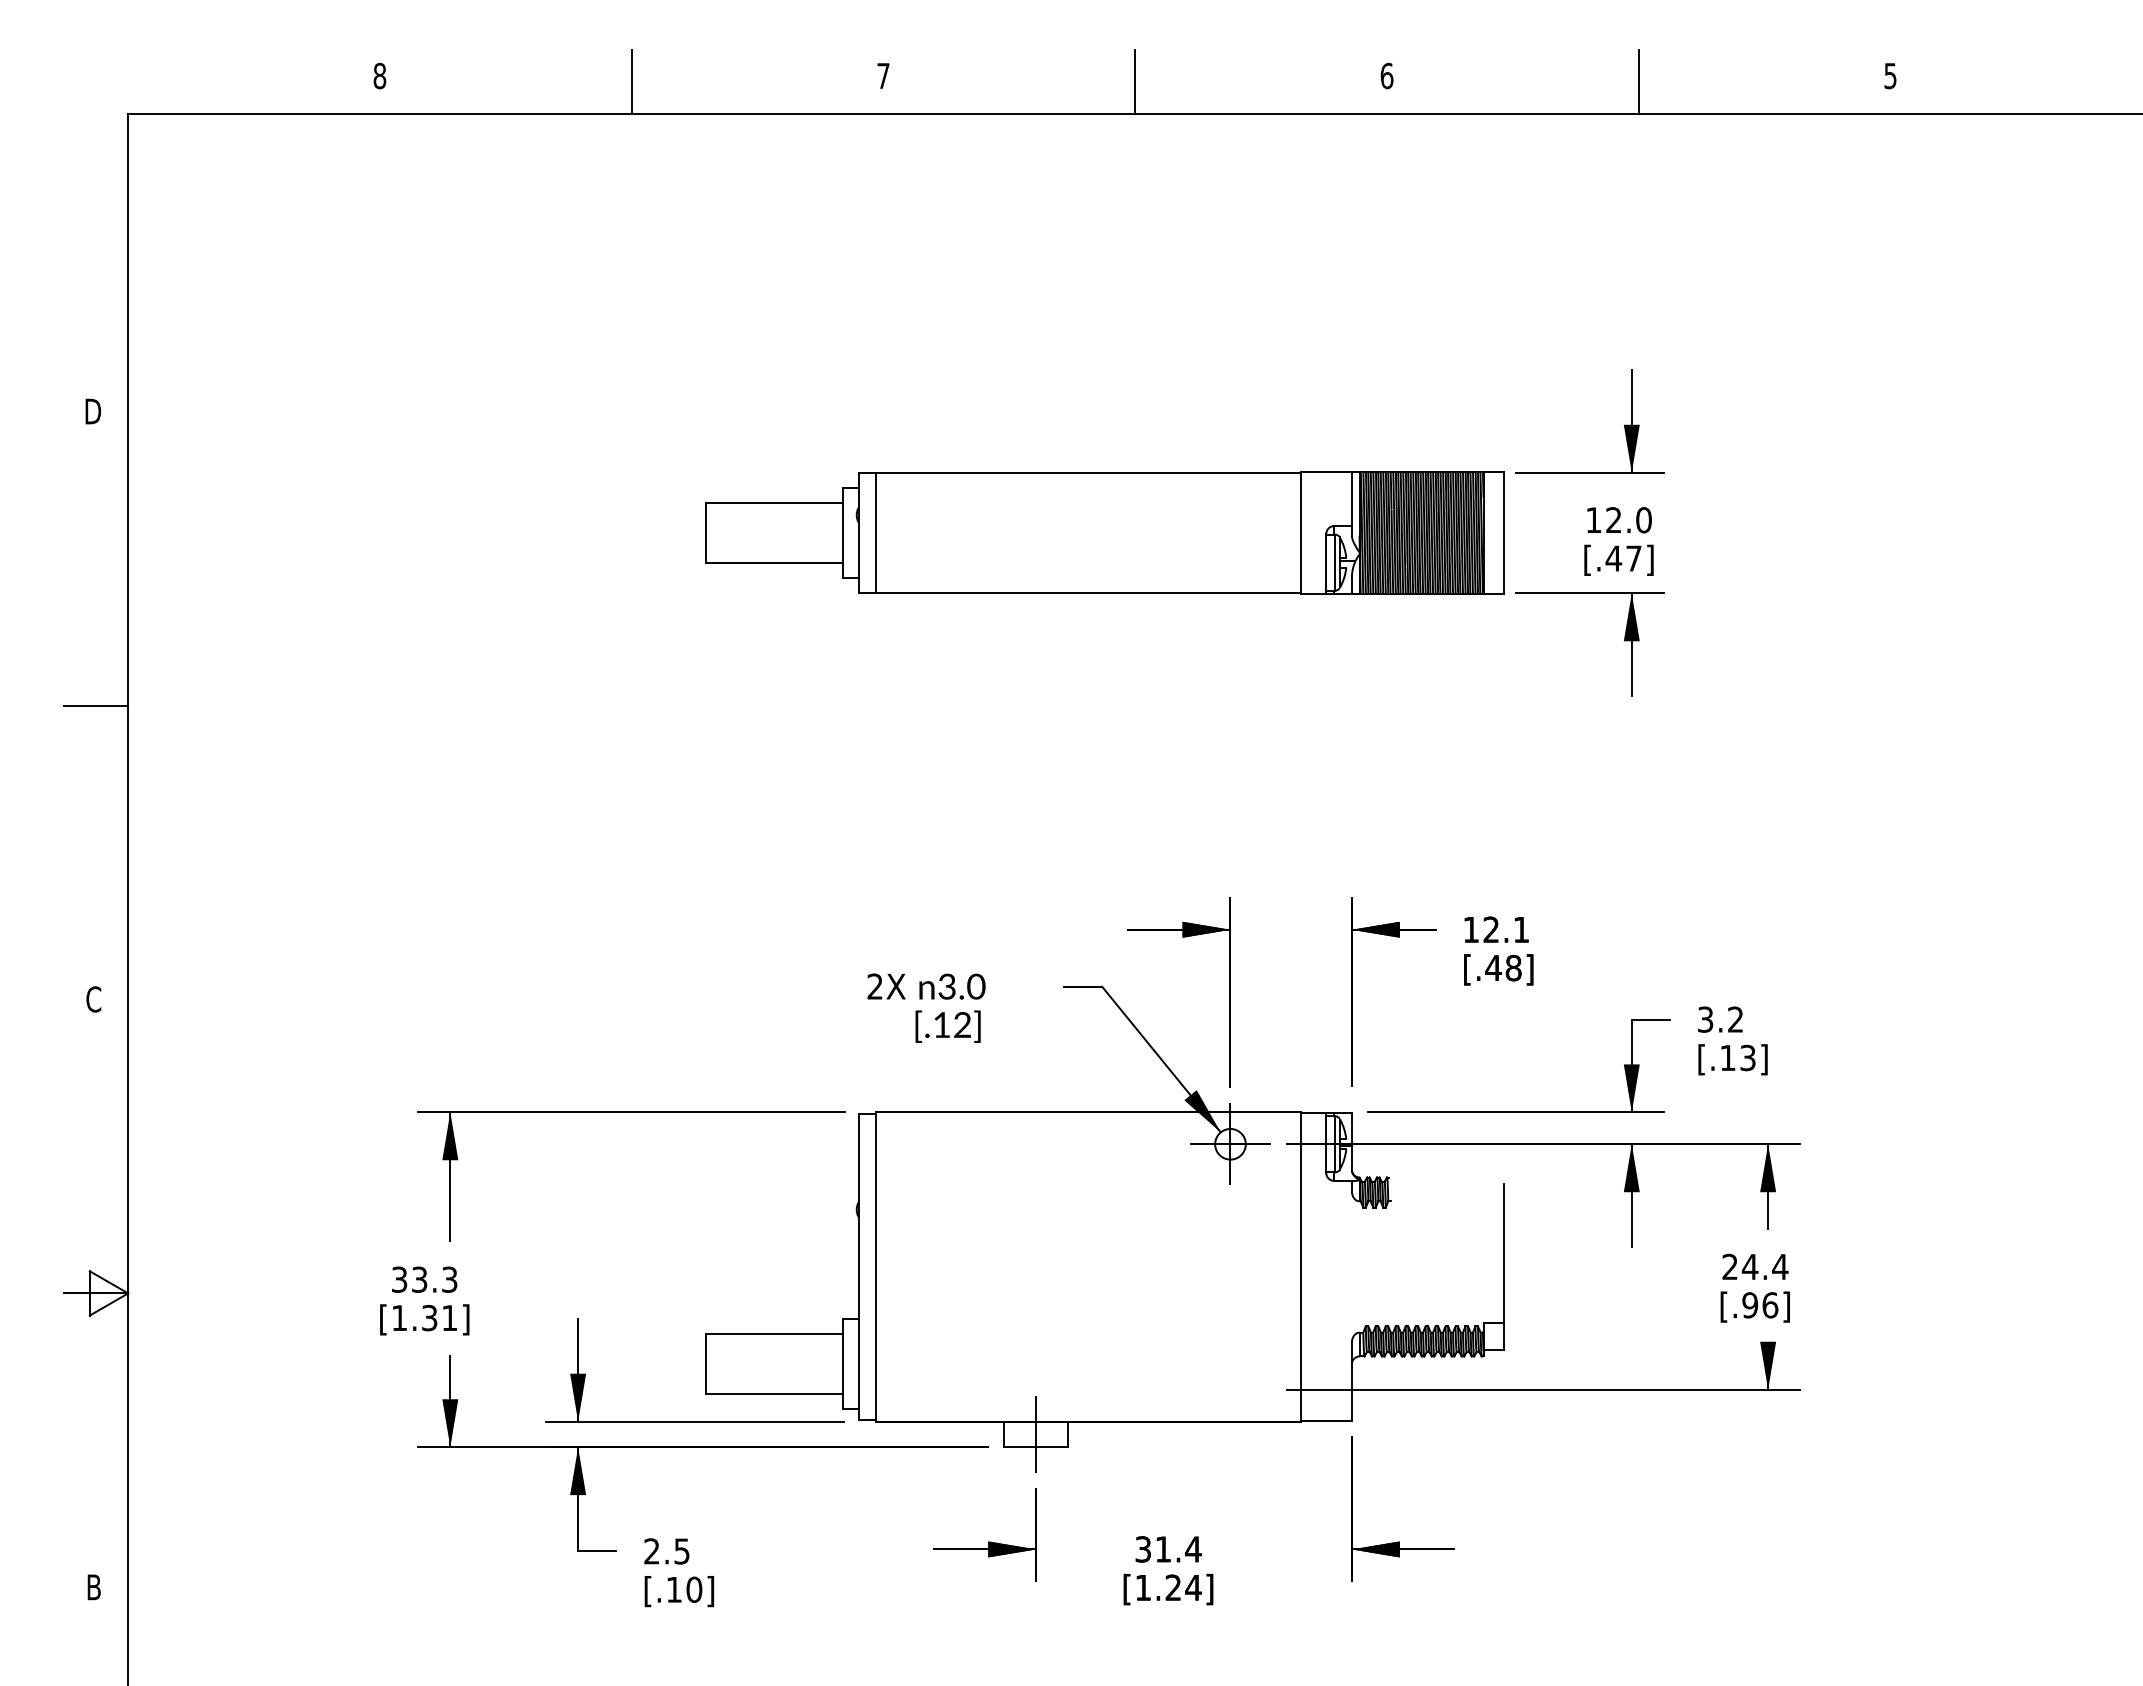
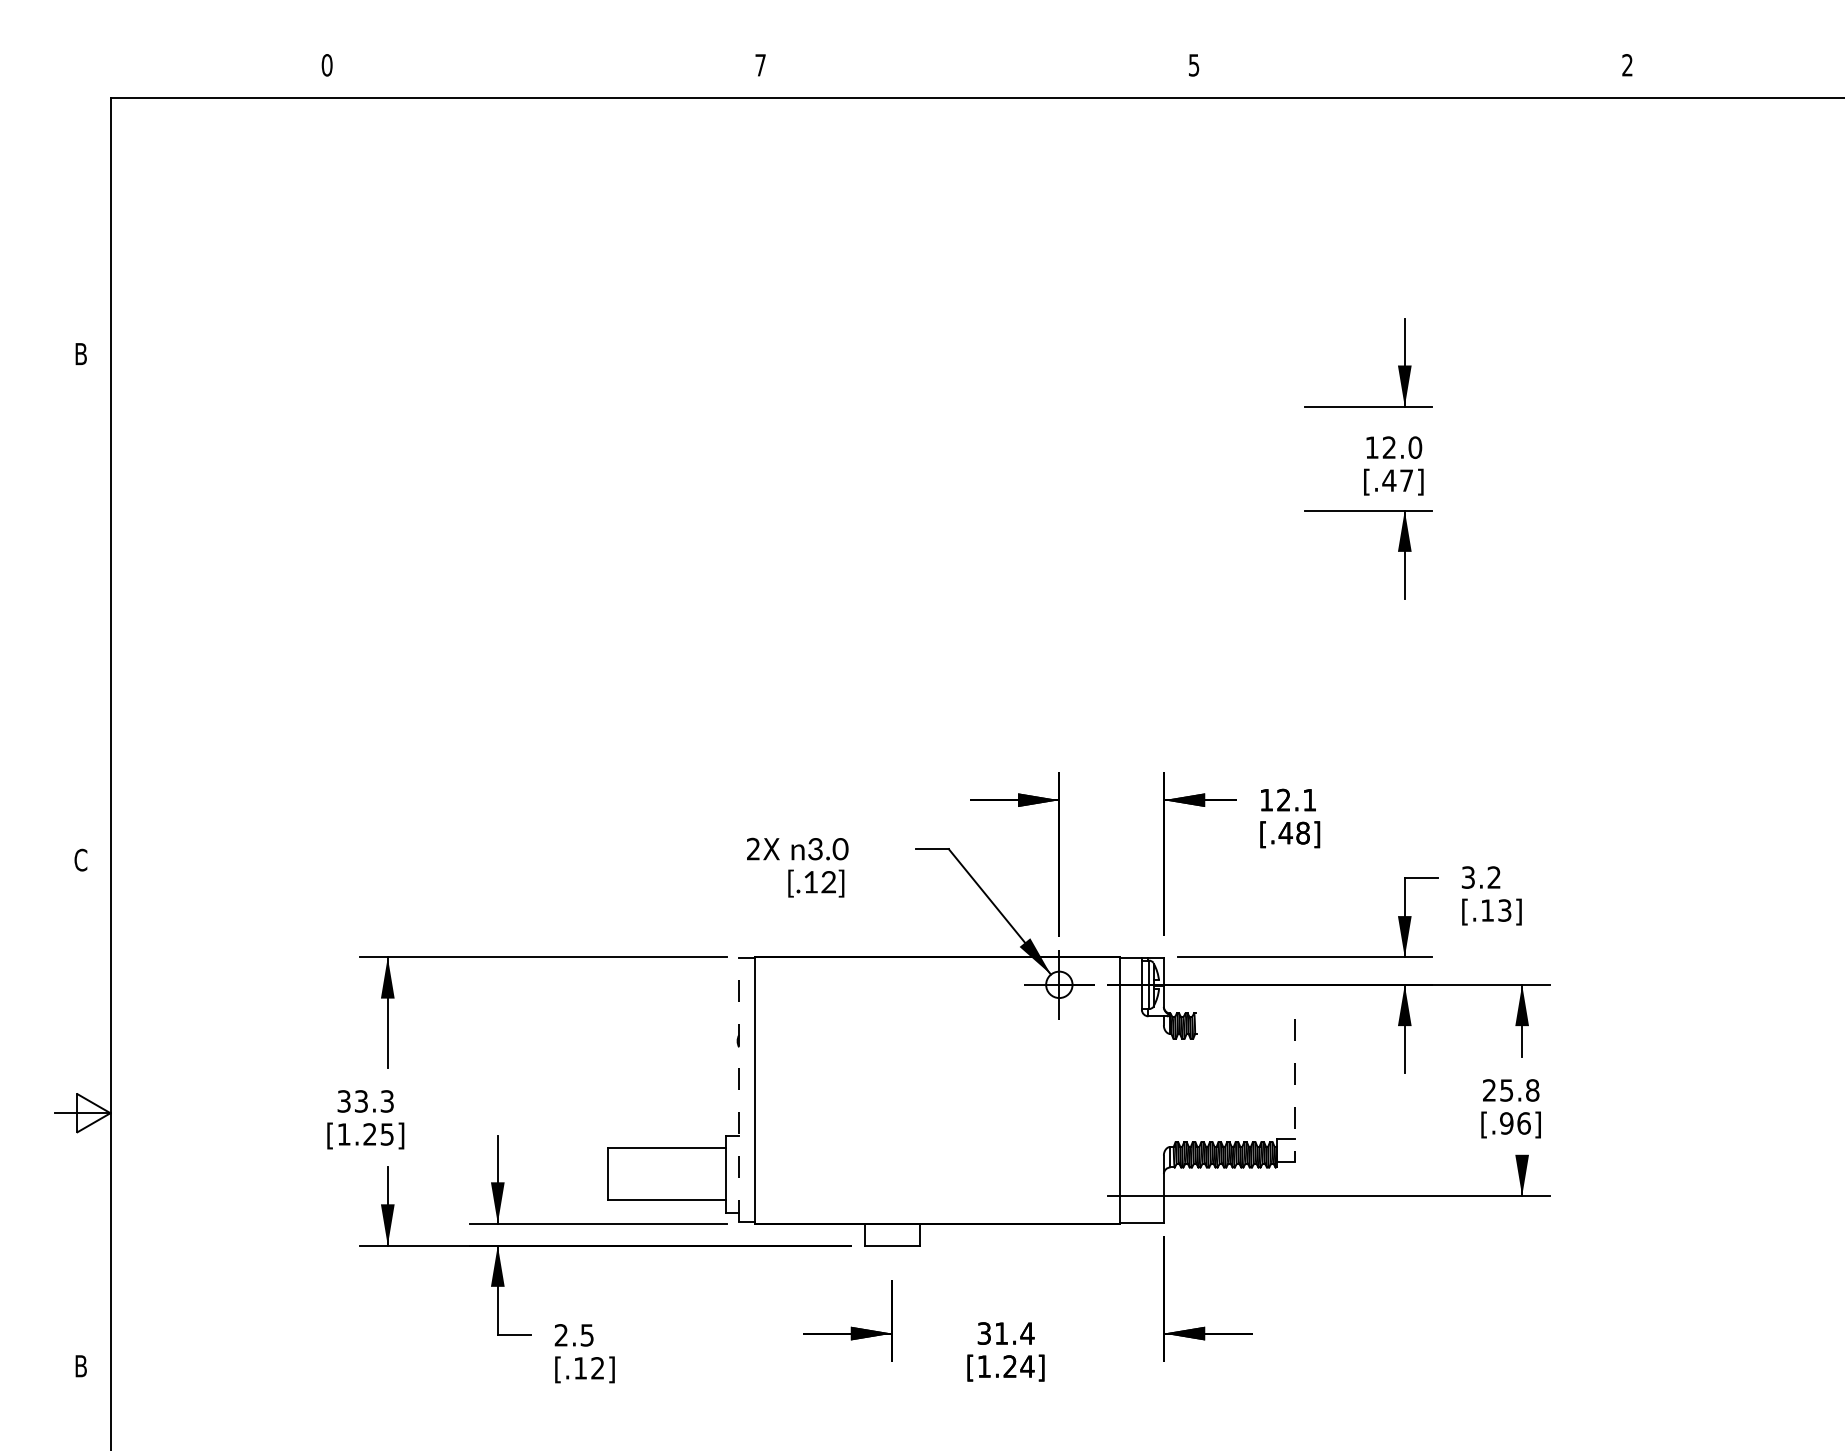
text: (379, 75) -> (326, 64), 8 -> 0
text: (1386, 75) -> (1193, 64), 6 -> 5
text: (1890, 75) -> (1627, 64), 5 -> 2
line: (631, 82) -> (543, 70), removed
line: (1135, 82) -> (977, 70), removed
line: (1638, 82) -> (1410, 70), removed
text: (93, 411) -> (80, 354), D -> B
part: (1104, 532) -> (950, 458), removed
line: (96, 705) -> (83, 607), removed
line: (858, 1266) -> (739, 1090), solid -> dashed
text: (1764, 1266) -> (1519, 1090), 24.4 -> 25.8
line: (1503, 1267) -> (1294, 1090), solid -> dashed
text: (439, 1318) -> (378, 1134), [1.31] -> [1.25]
line: (1036, 1434) -> (892, 1234), removed
text: (694, 1589) -> (597, 1368), [.10] -> [.12]

